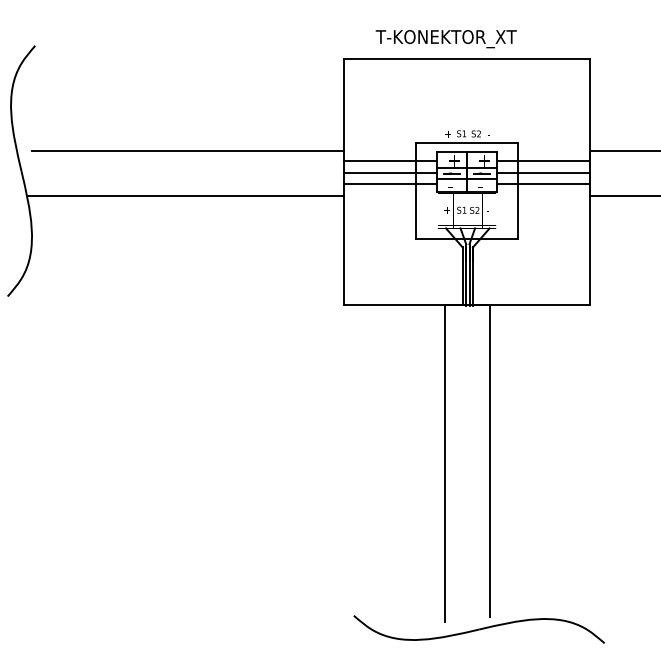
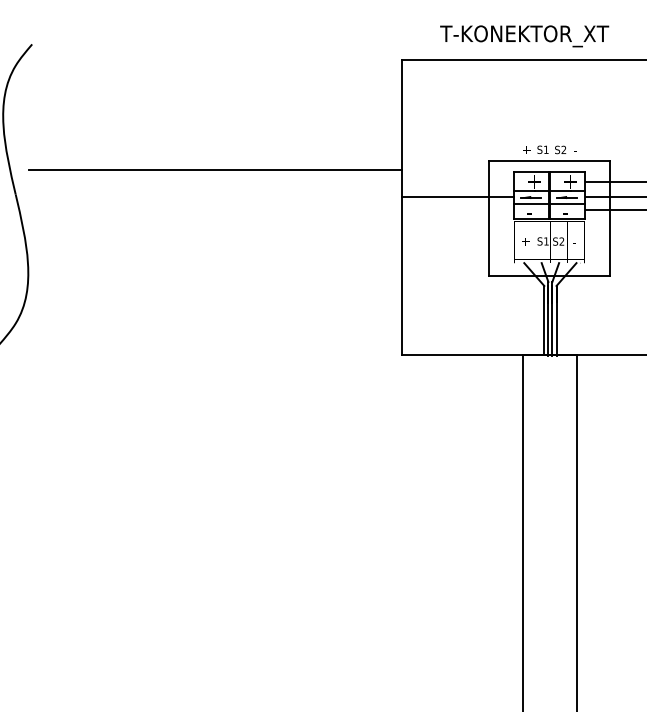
line: (390, 160) -> (457, 181), removed
line: (390, 184) -> (457, 210), removed
line: (185, 195) -> (212, 223), removed

